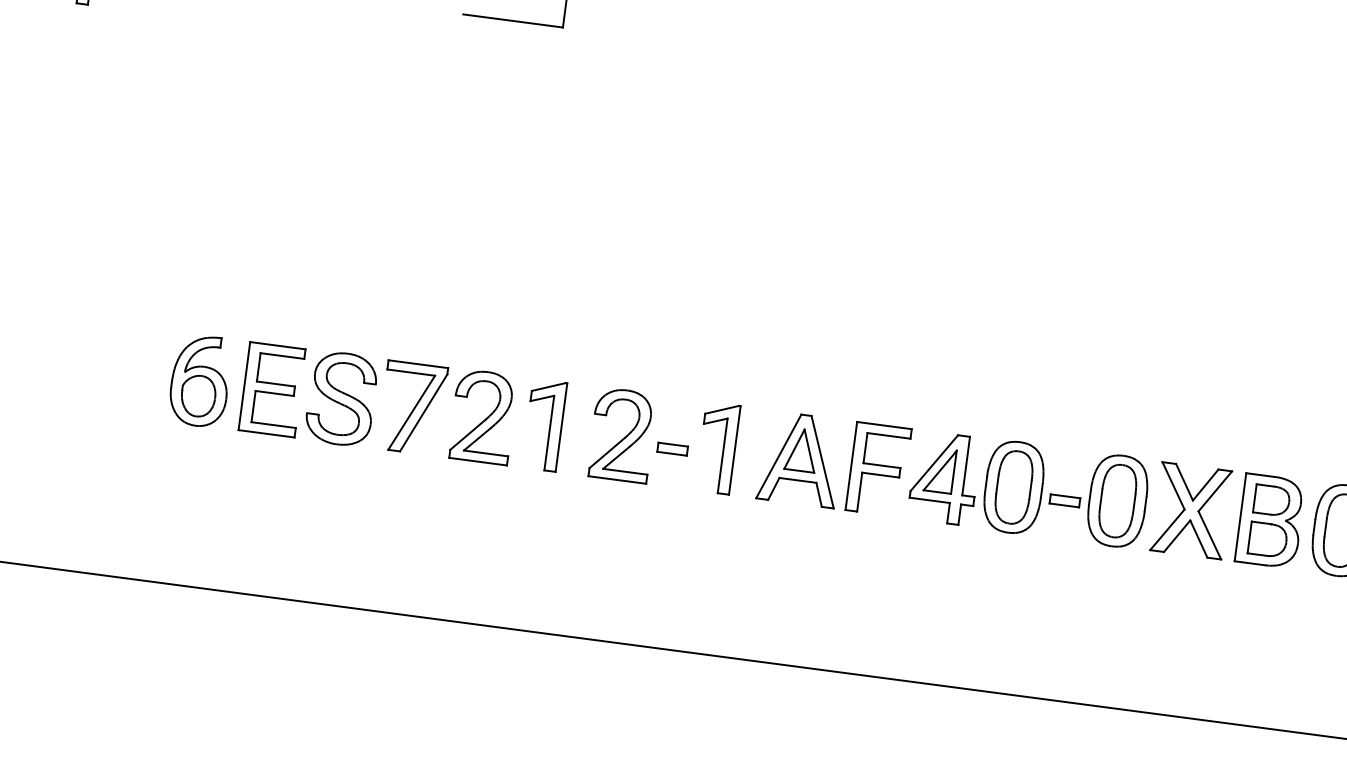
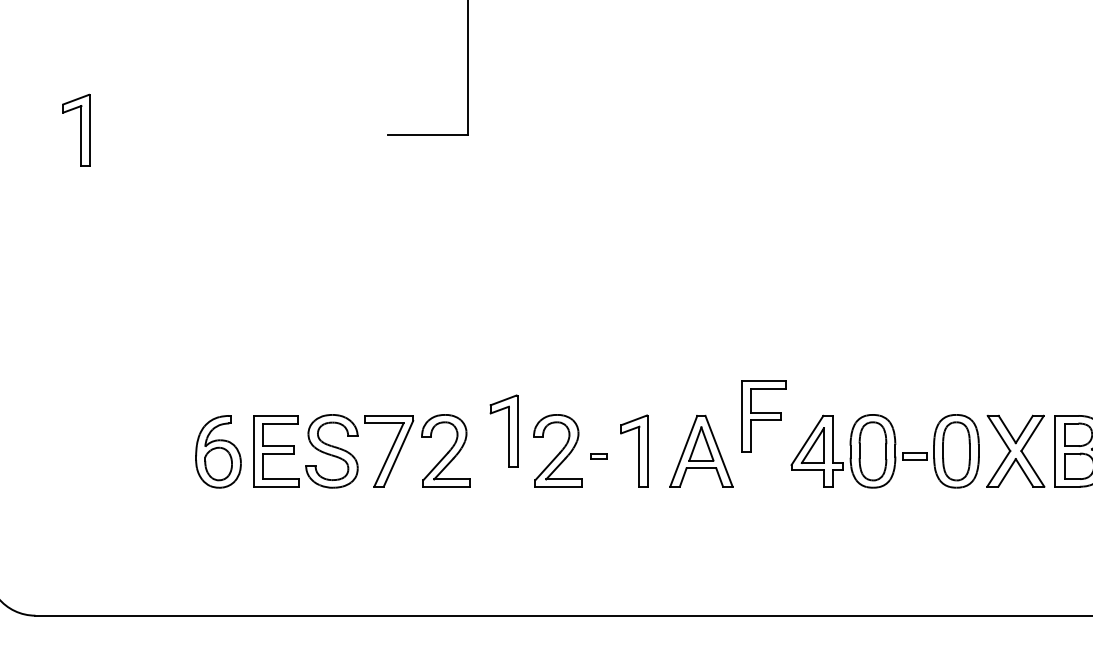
part: (543, 424) -> (503, 430), moved
part: (671, 448) -> (598, 456), size x0.7
part: (877, 469) -> (763, 416), moved

